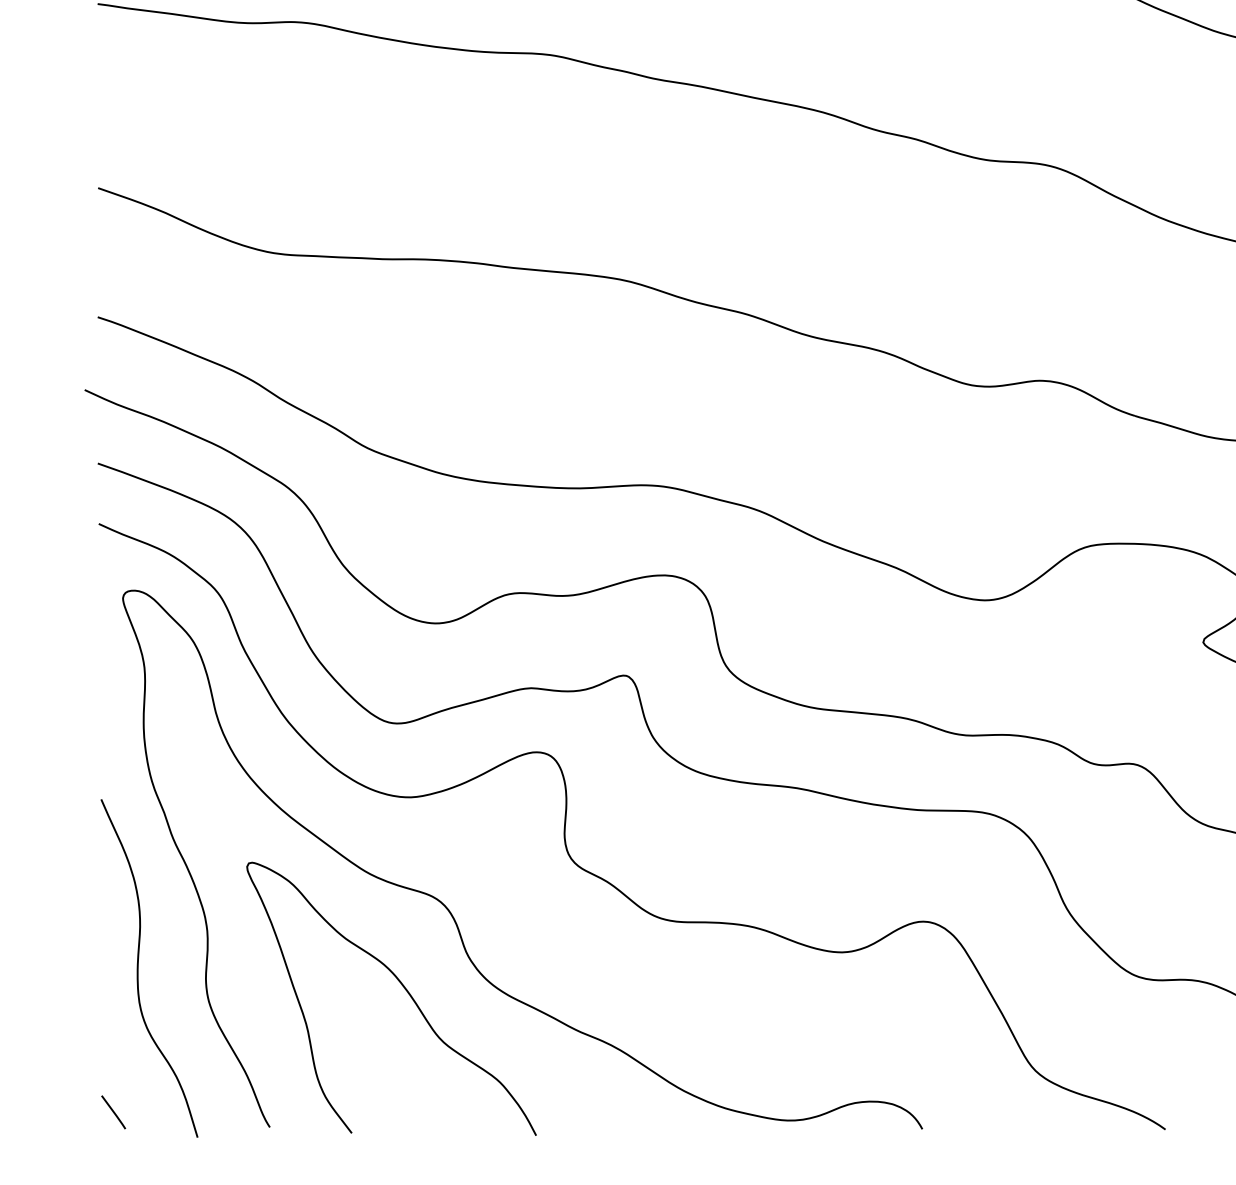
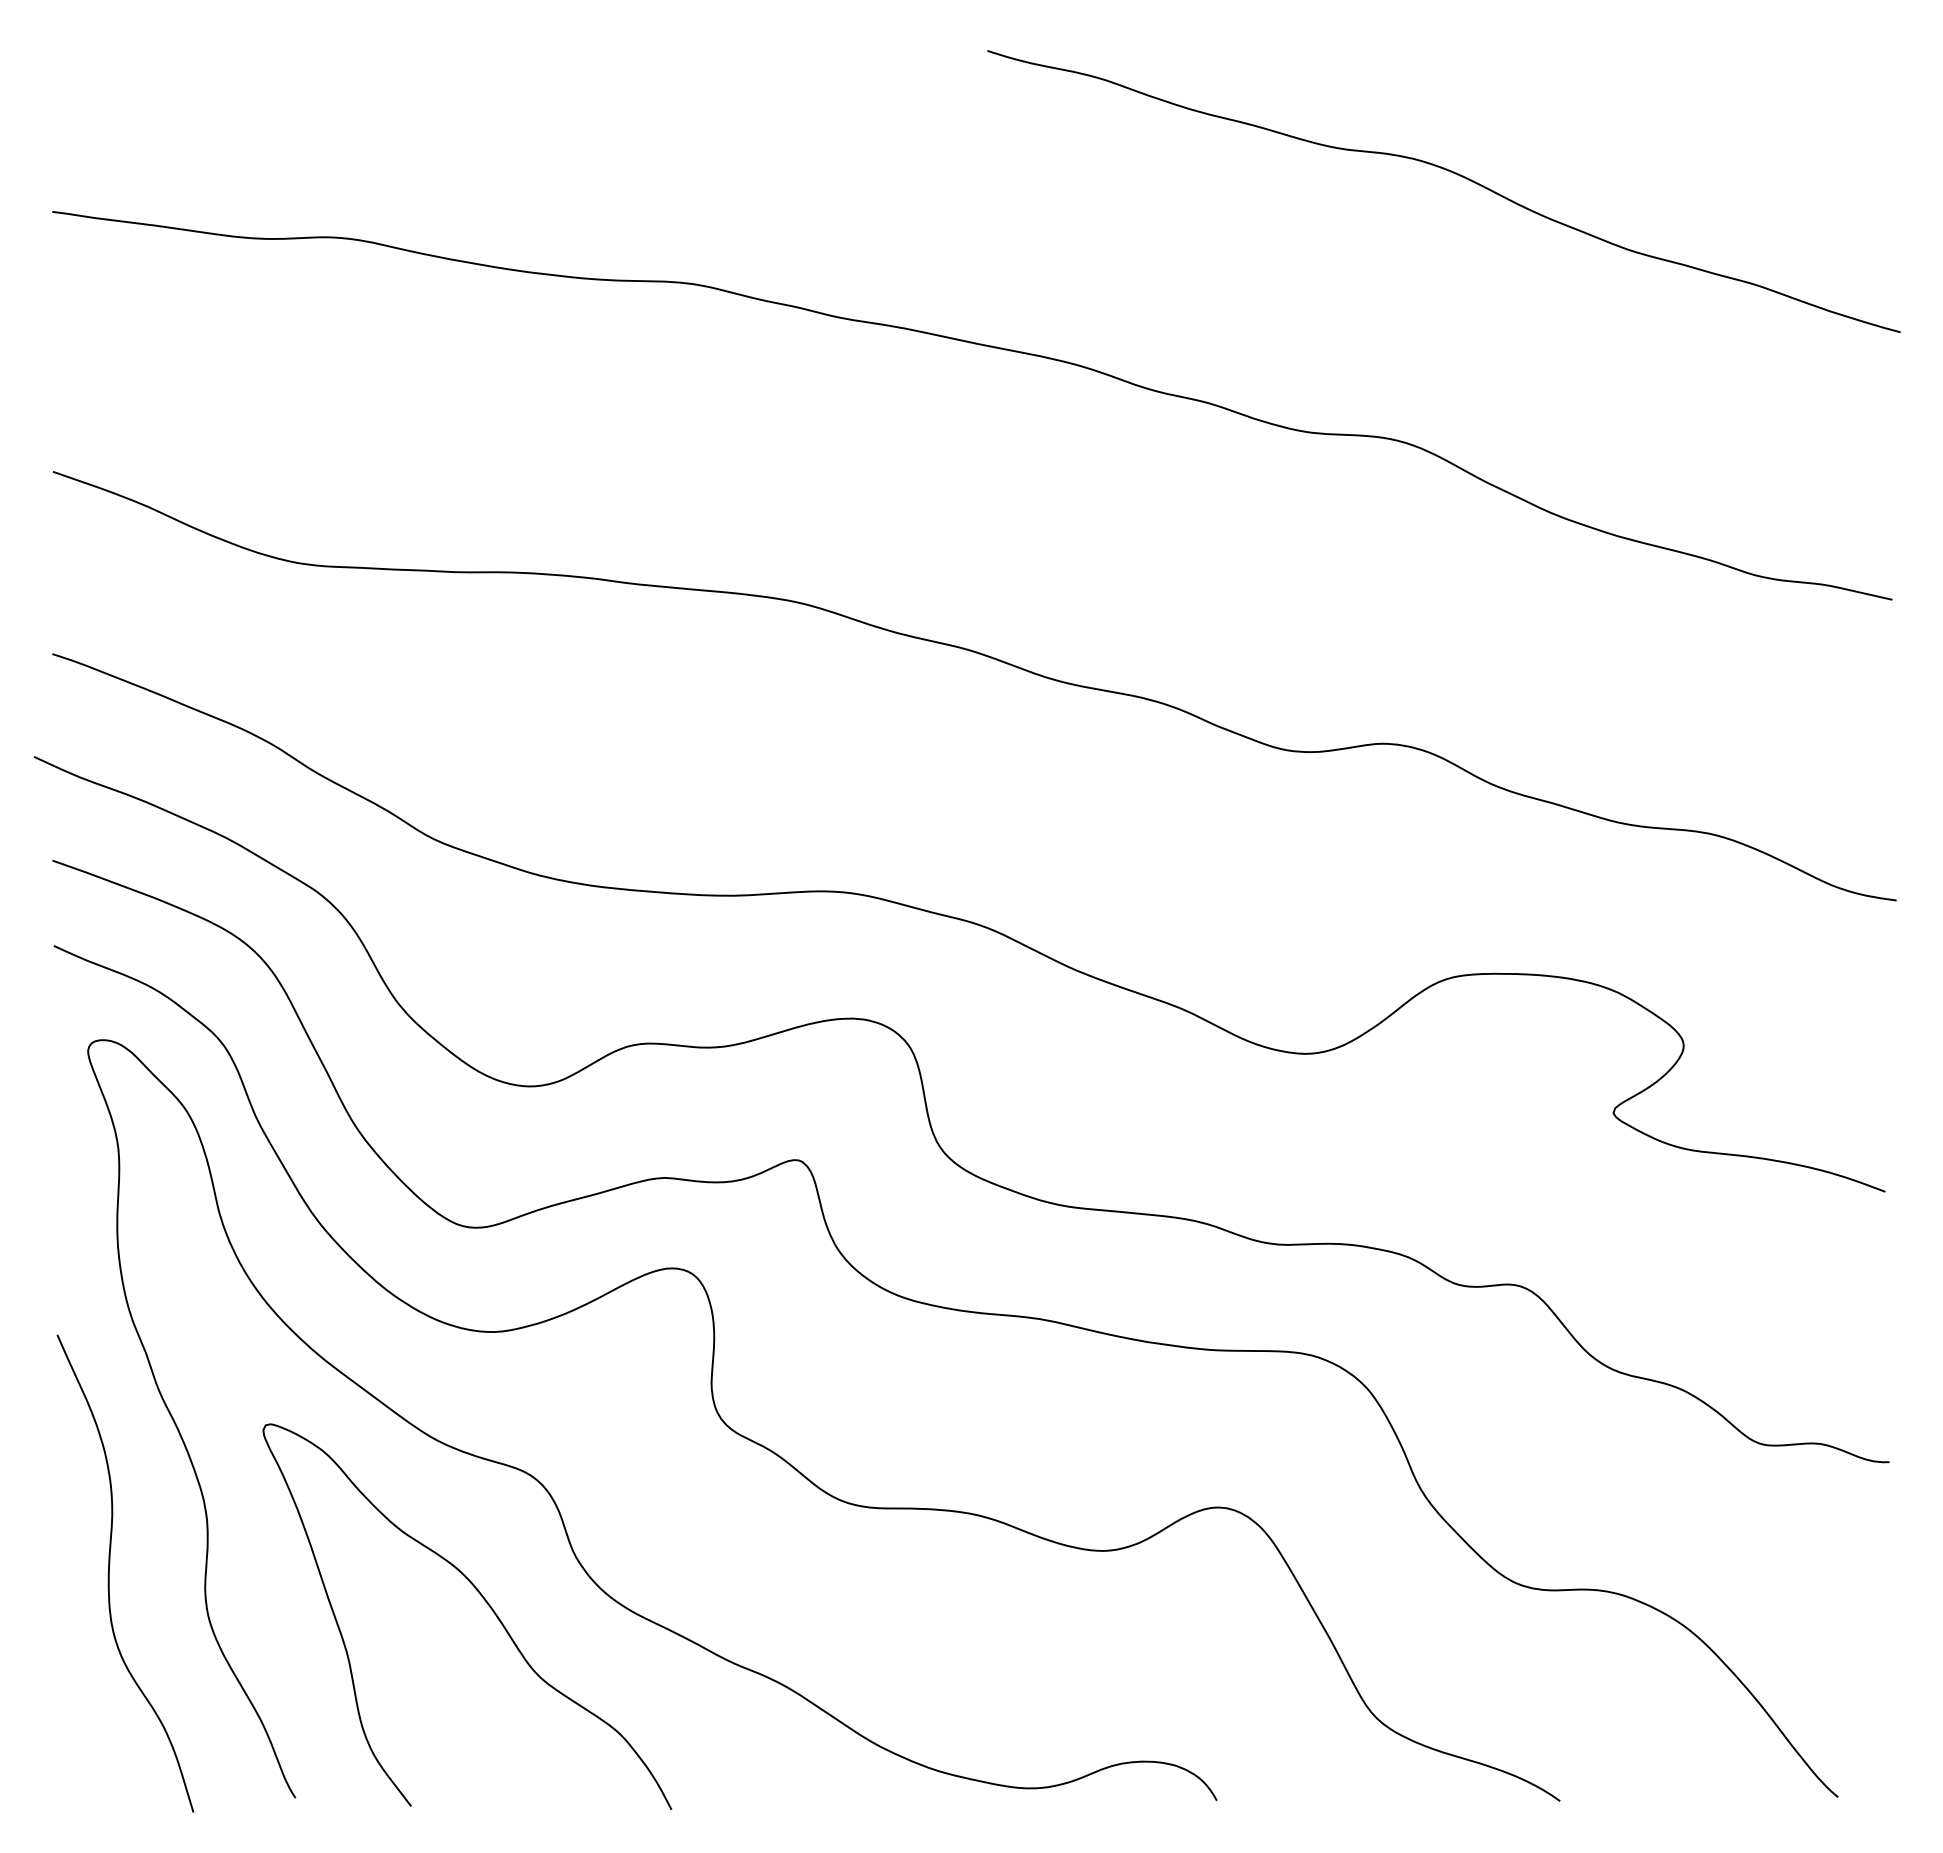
line: (113, 1112) -> (74, 1776), removed

